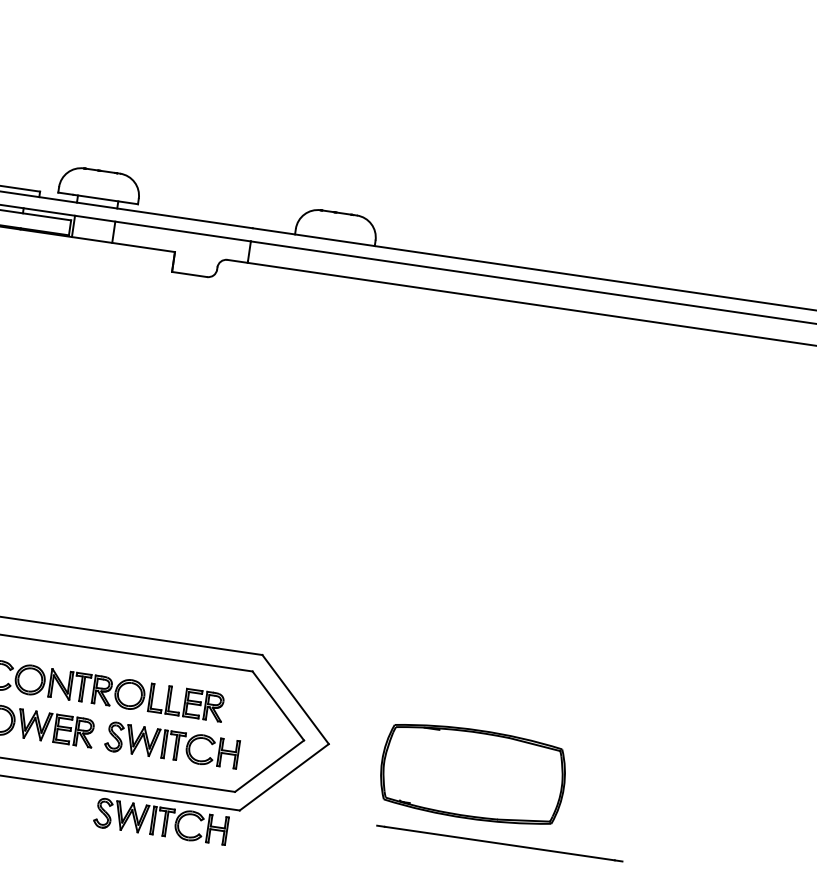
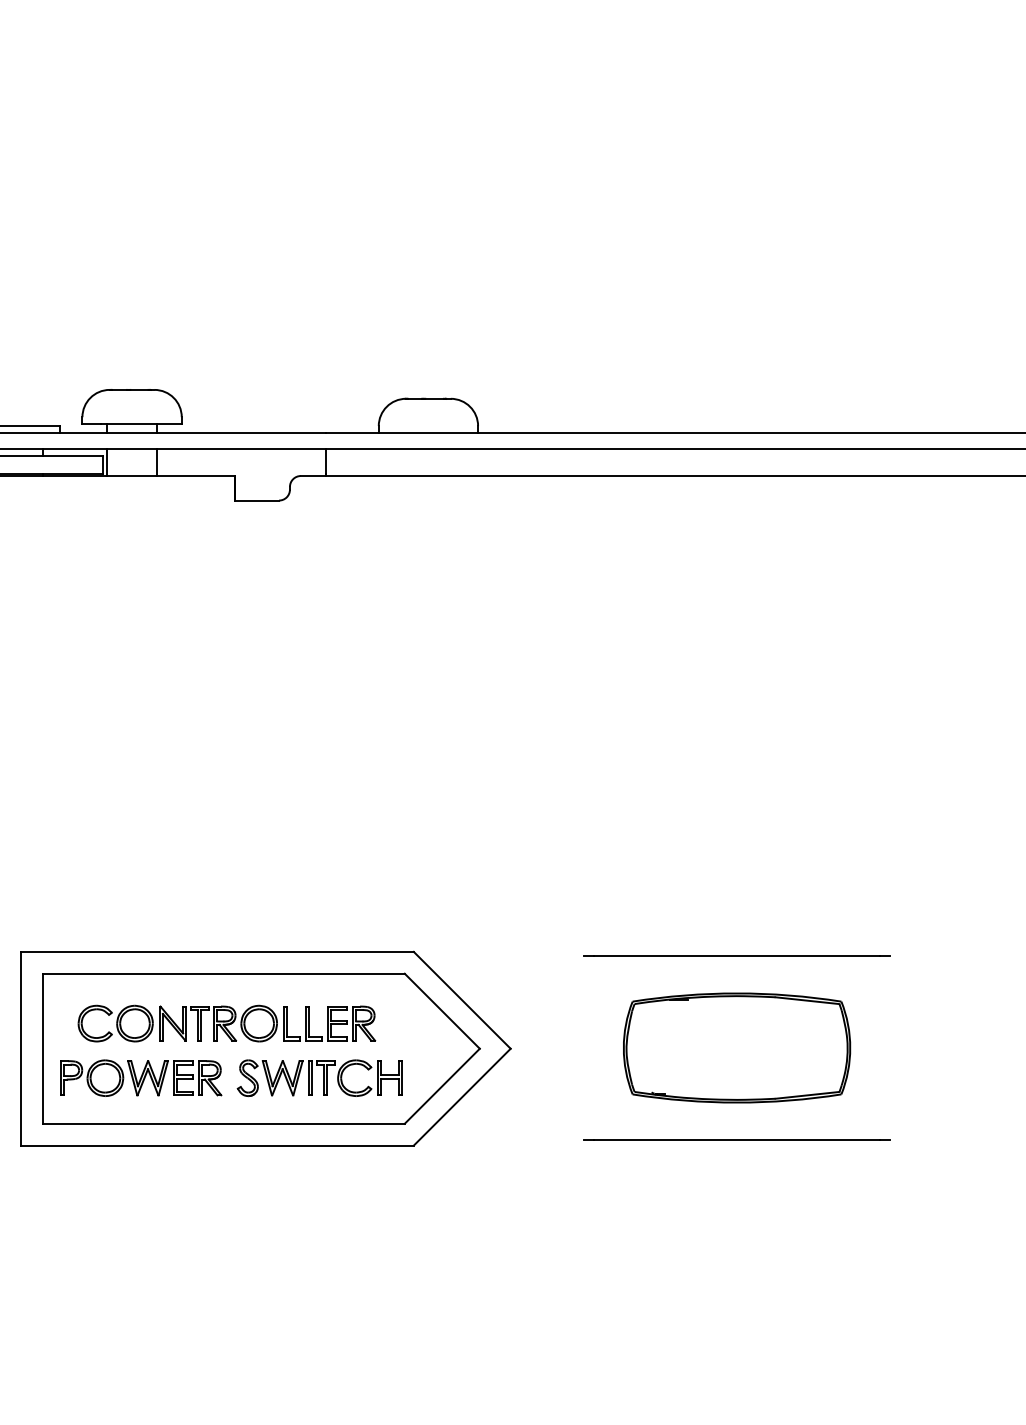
line: (520, 695) -> (736, 955), added
part: (473, 774) -> (737, 1047), moved
part: (160, 821) -> (319, 1173), removed

